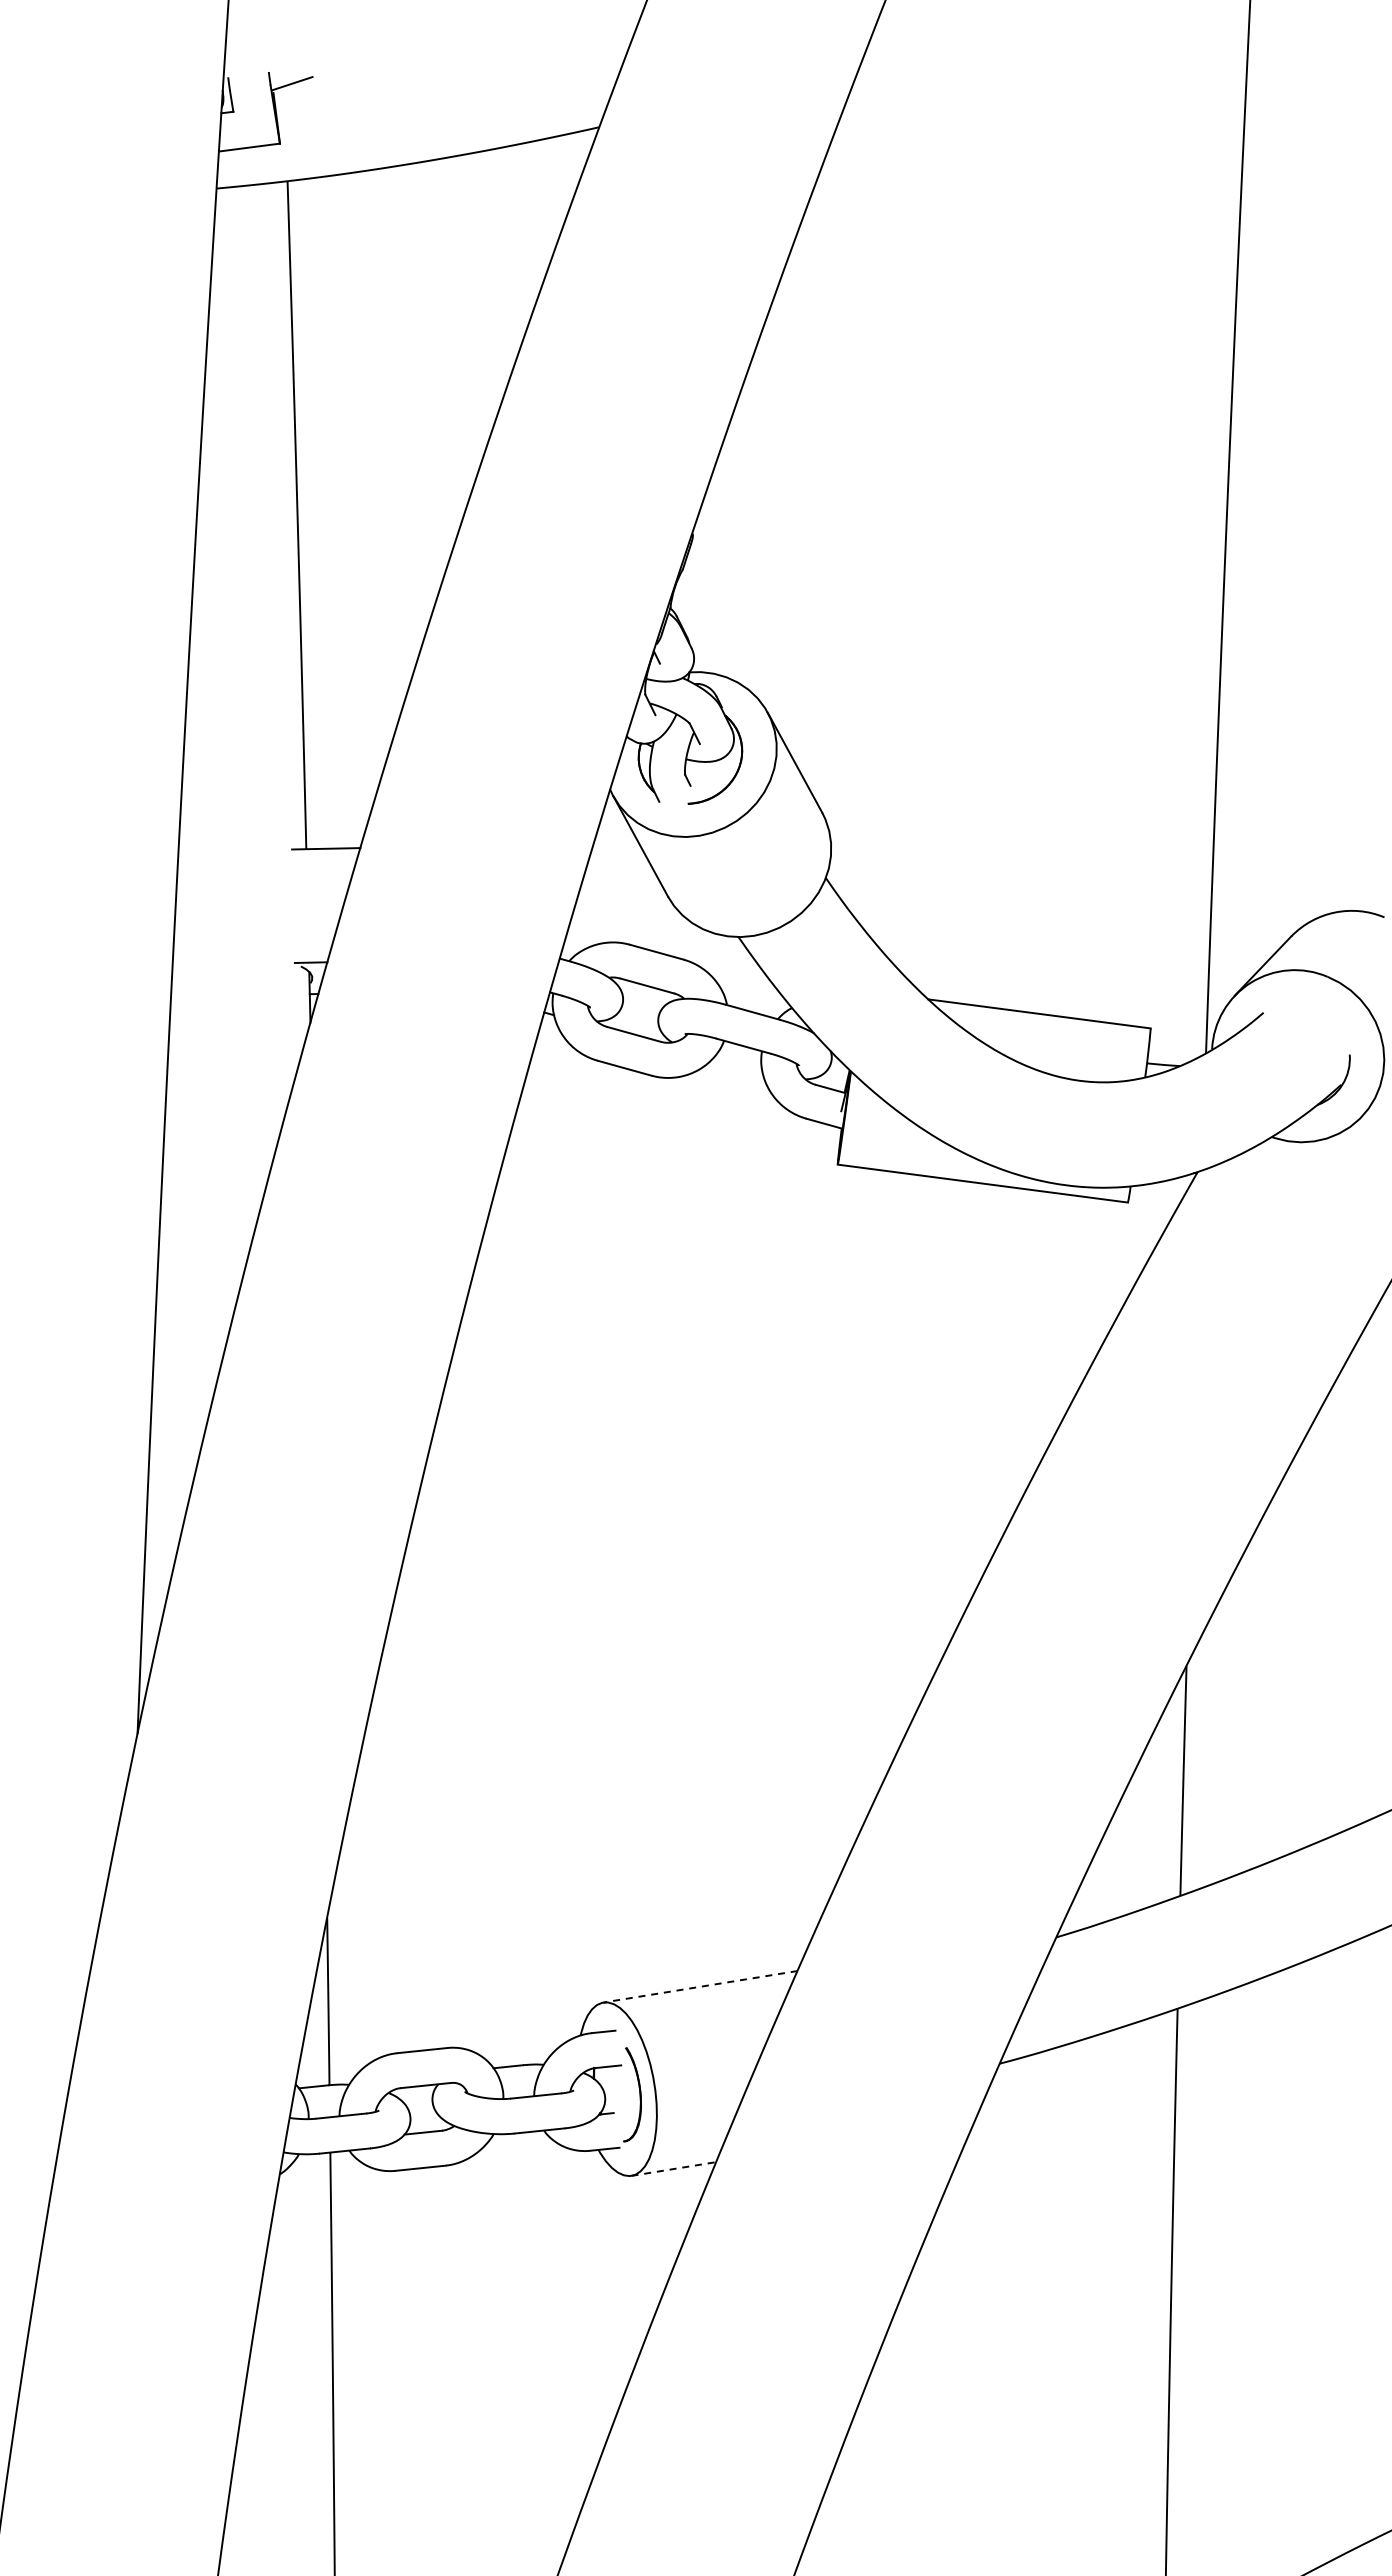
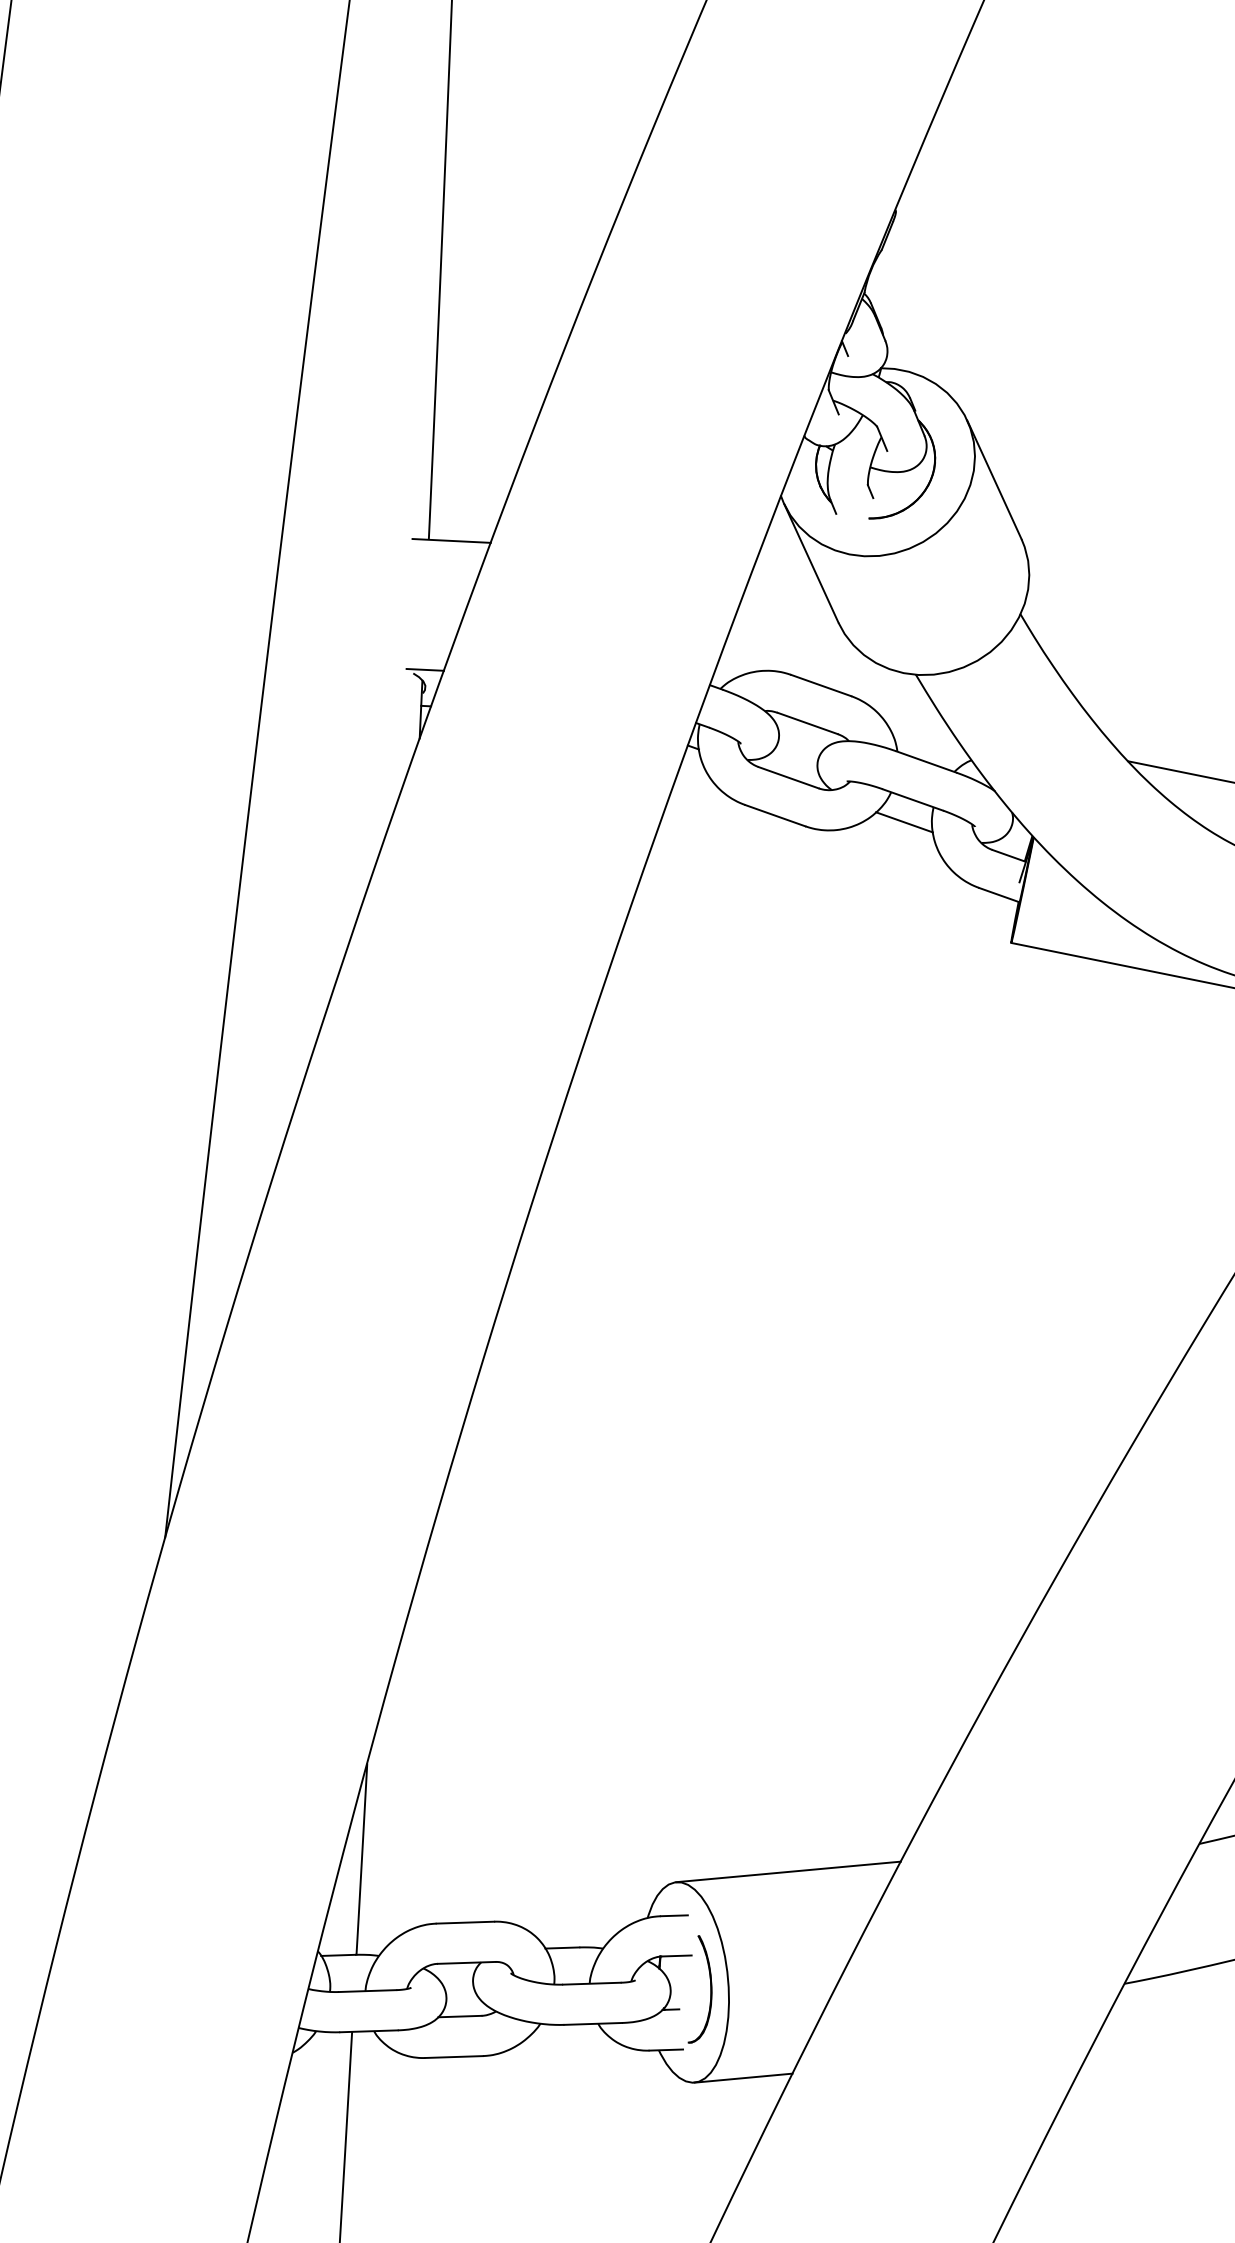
line: (737, 1066) -> (904, 822), added
line: (700, 1986) -> (788, 1871), dashed -> solid
line: (673, 2169) -> (743, 2078), dashed -> solid

